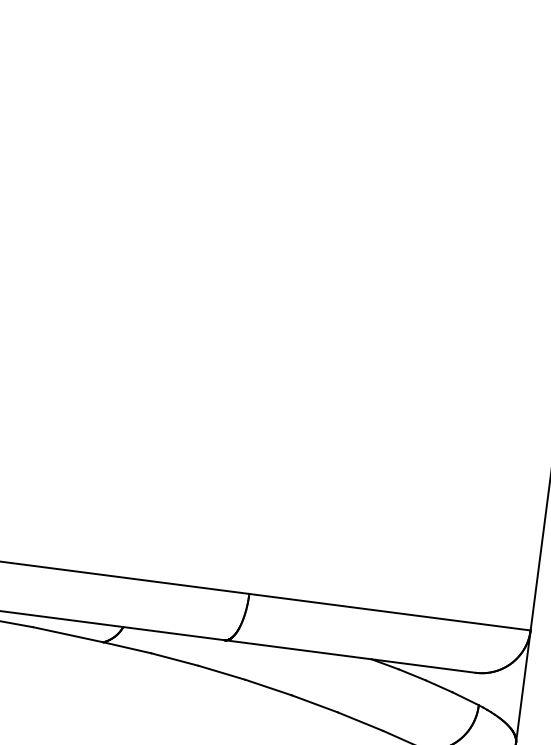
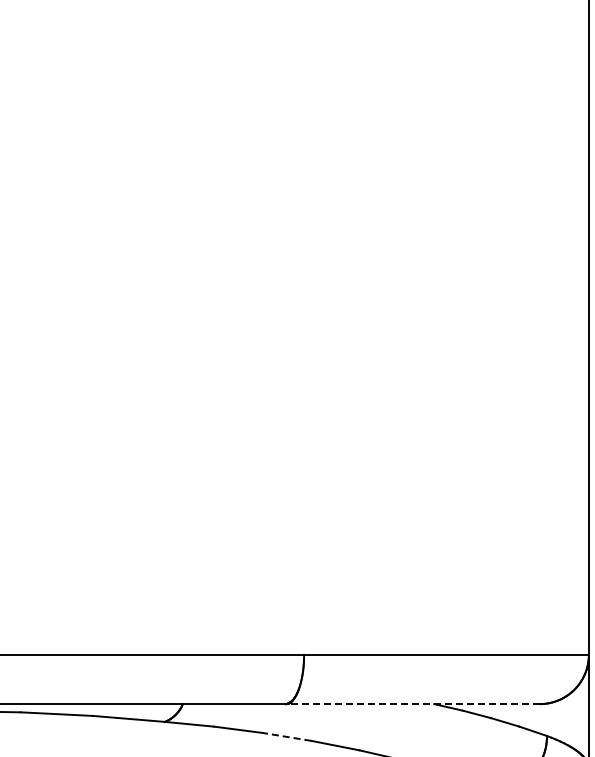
line: (350, 656) -> (412, 704), solid -> dashed
line: (222, 672) -> (287, 736), solid -> dashed

